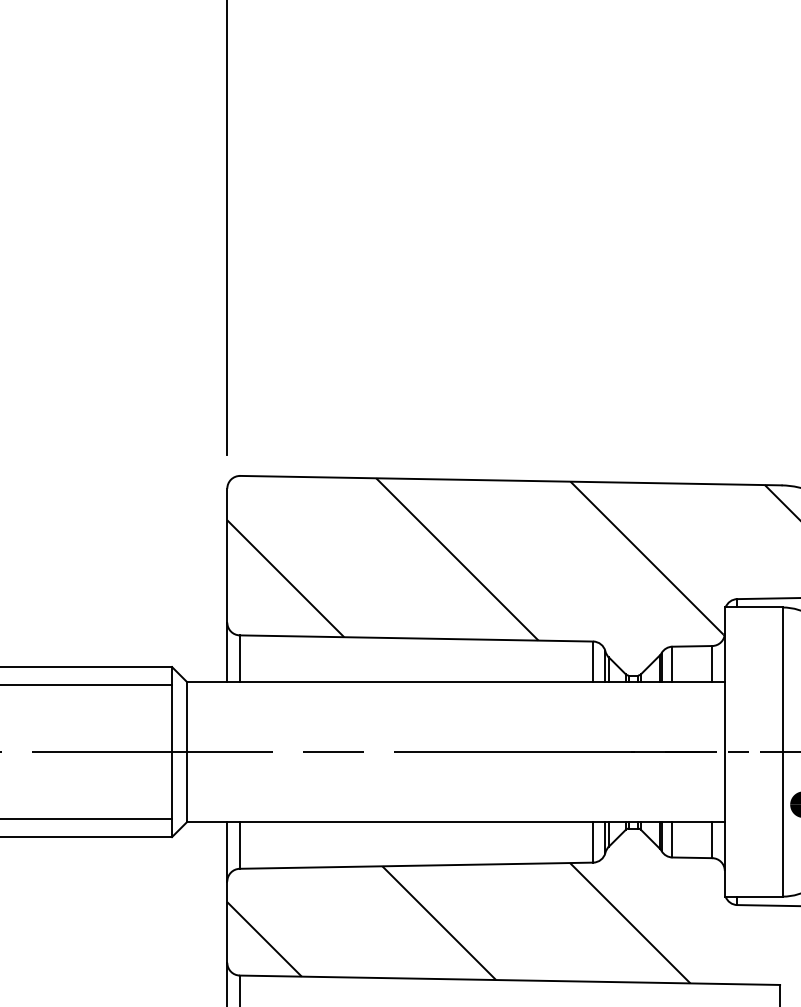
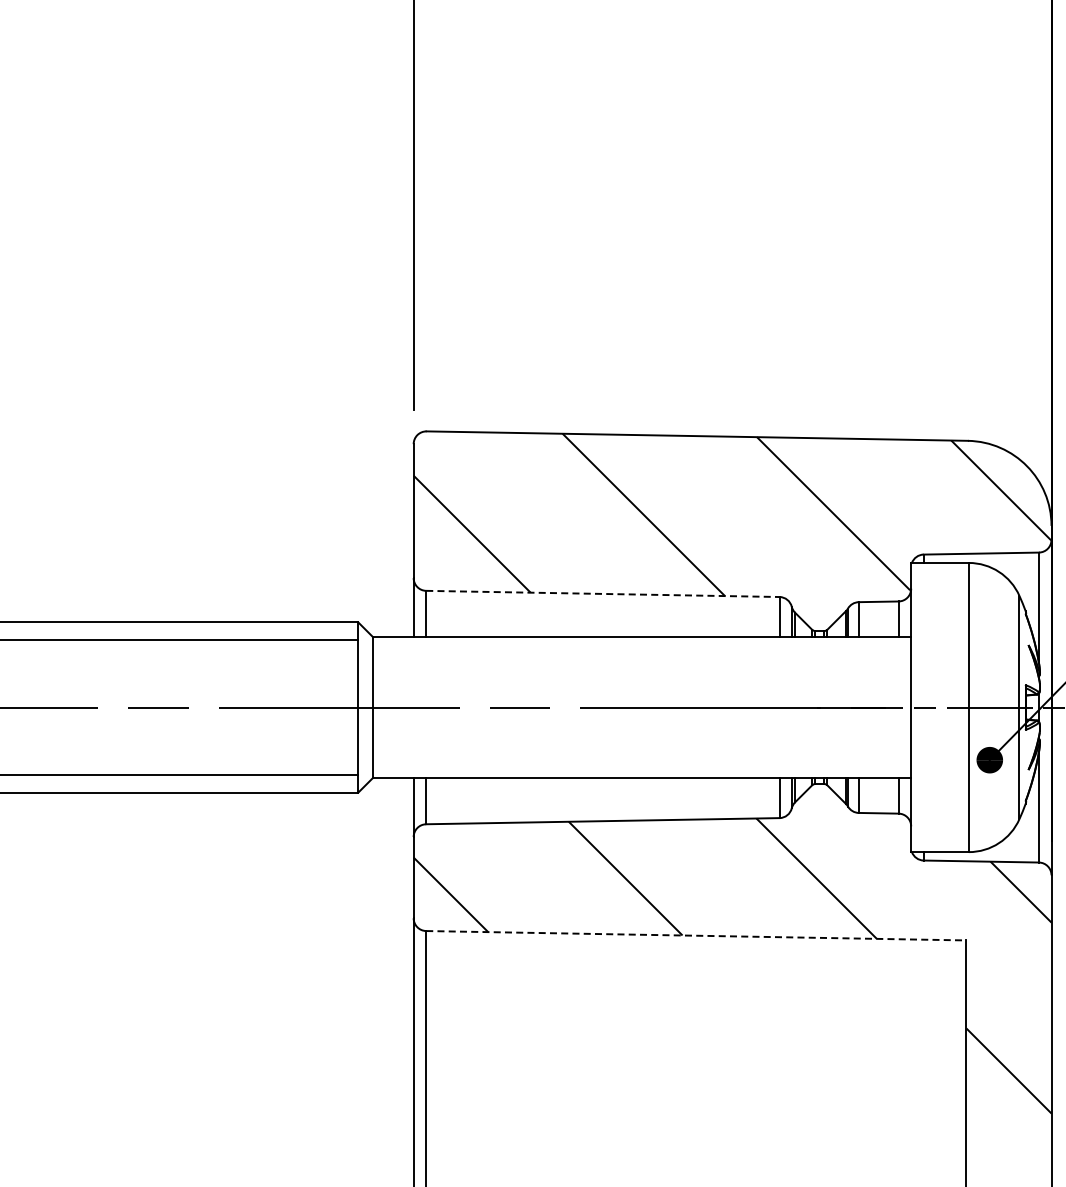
line: (416, 638) -> (602, 593), solid -> dashed
line: (510, 980) -> (696, 935), solid -> dashed

